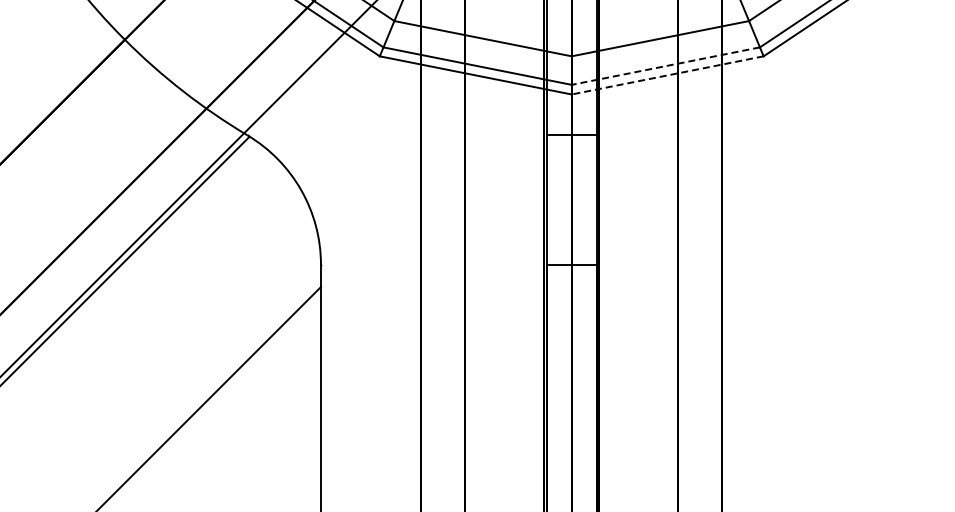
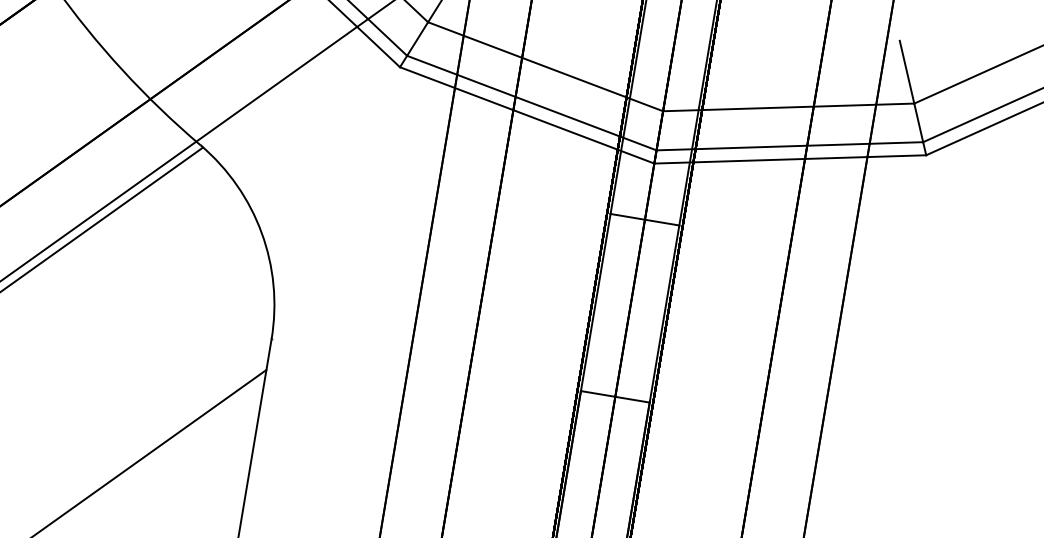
line: (665, 66) -> (789, 146), dashed -> solid
line: (667, 75) -> (789, 159), dashed -> solid

